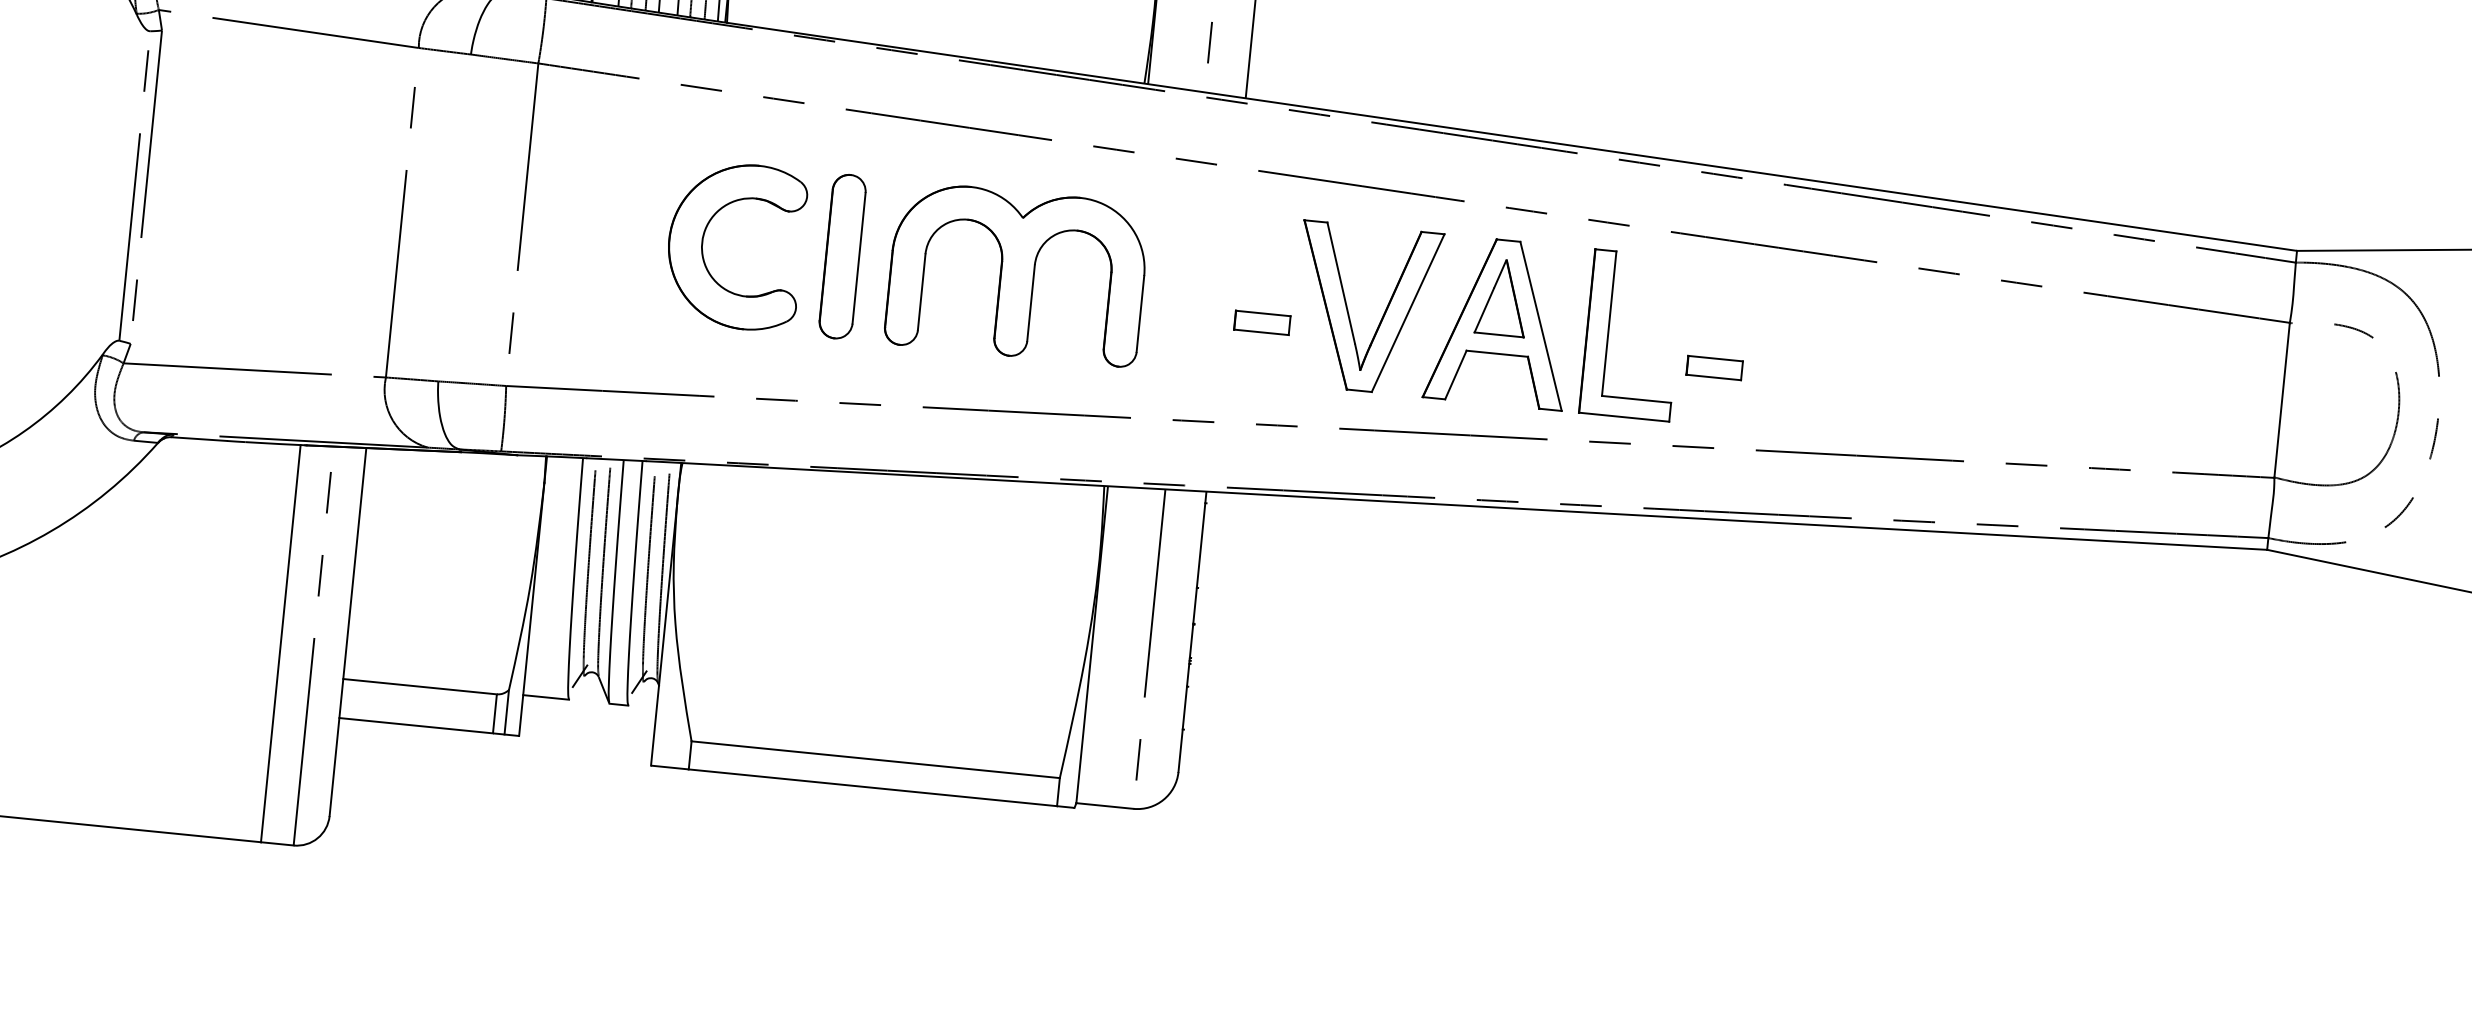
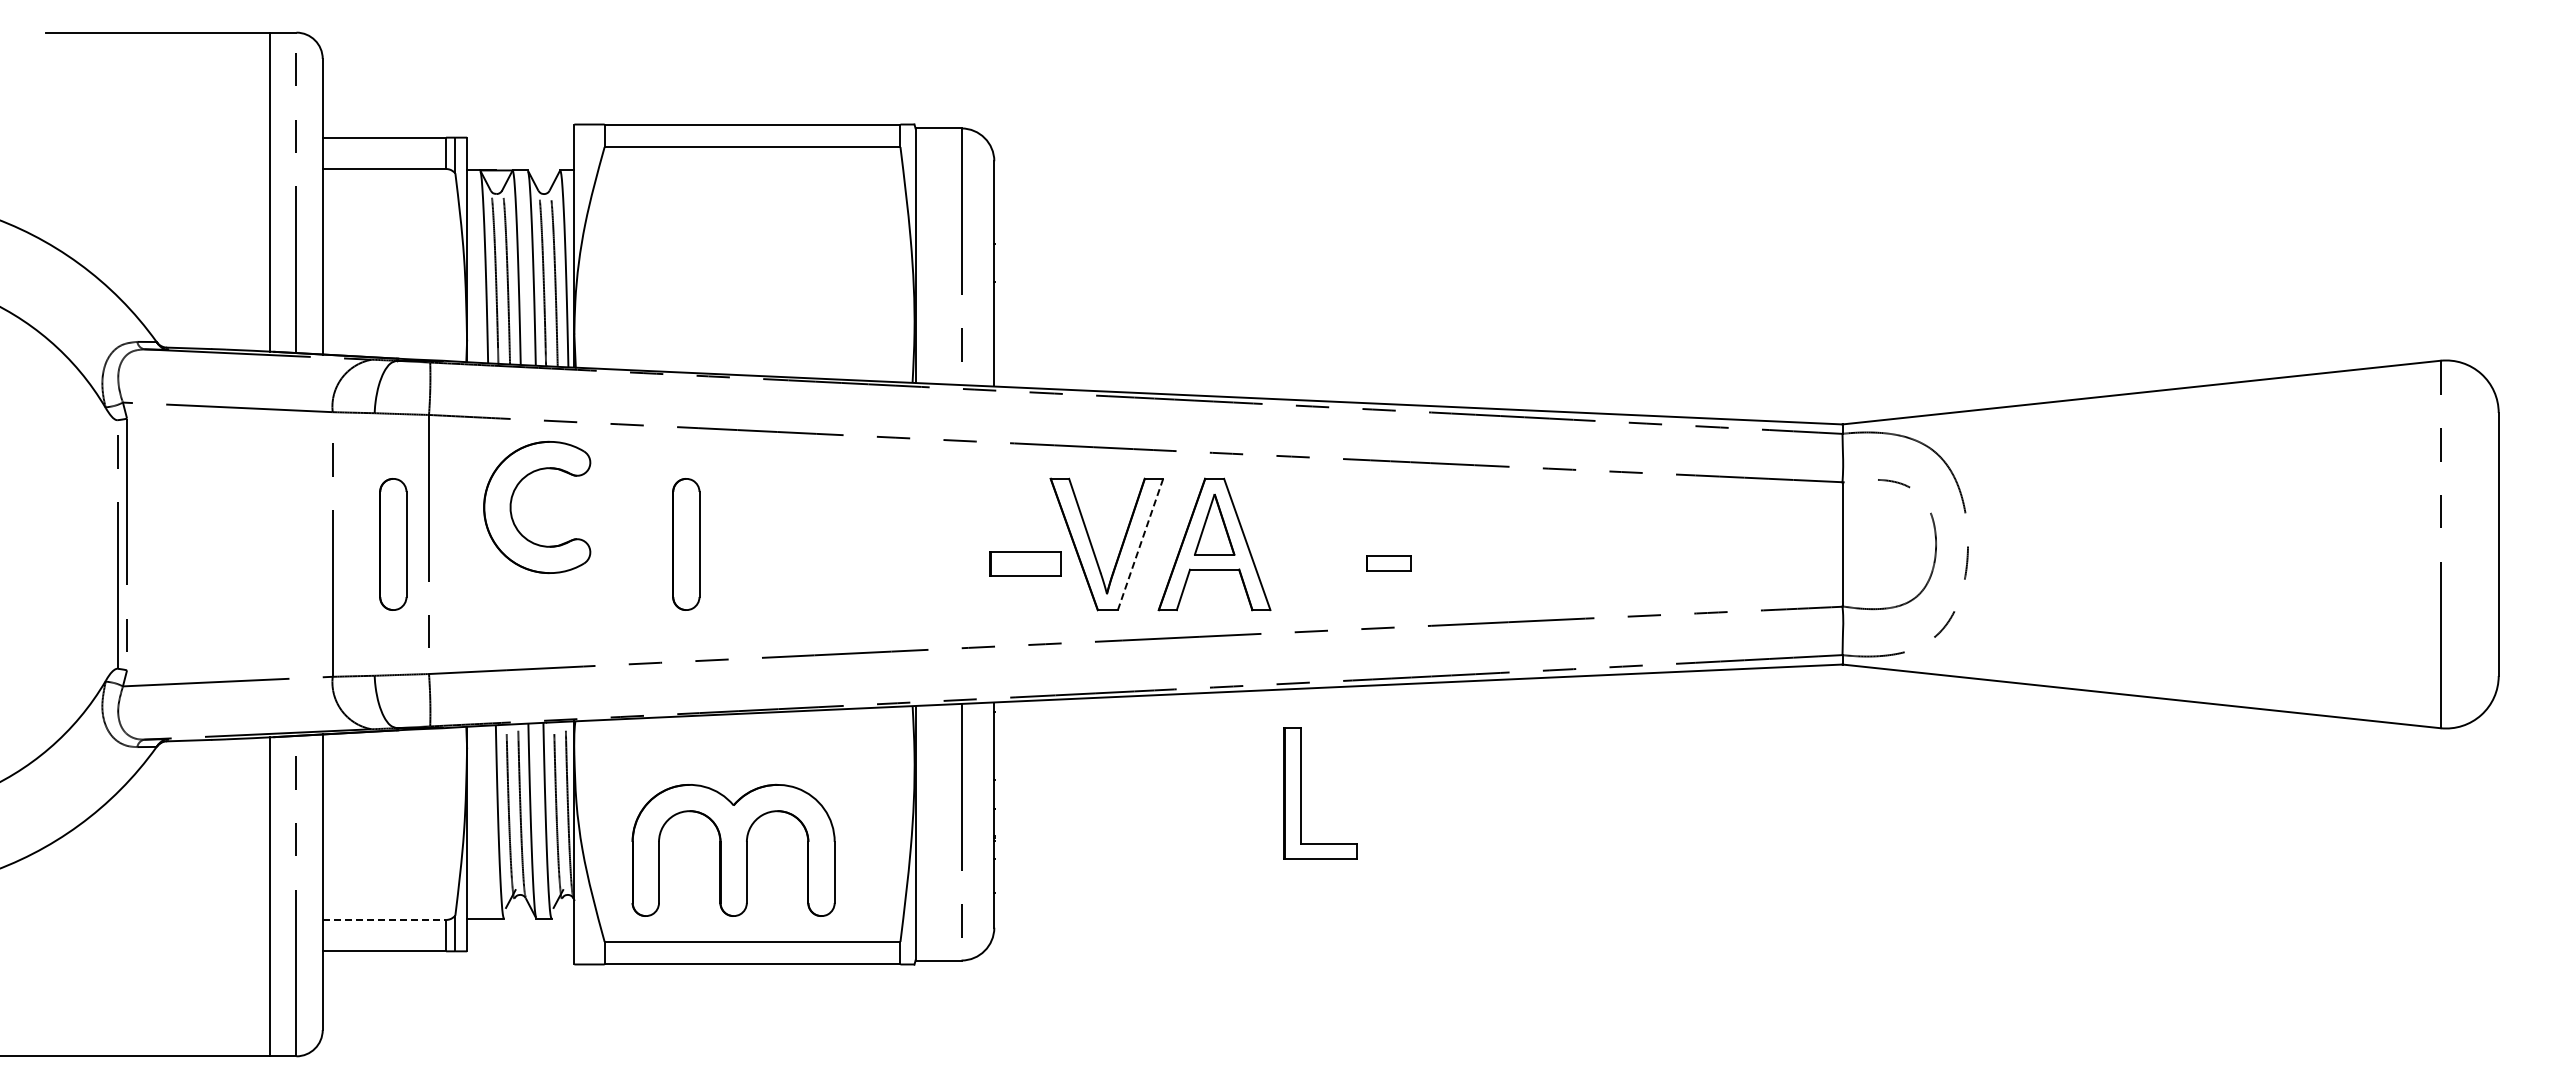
part: (478, 220) -> (393, 544), added
part: (705, 234) -> (512, 500), moved
part: (1017, 272) -> (733, 849), moved
line: (1408, 313) -> (1140, 544), solid -> dashed
part: (1261, 322) -> (1024, 563), size x1.6
part: (1608, 333) -> (1301, 793), moved
line: (420, 687) -> (384, 920), solid -> dashed

